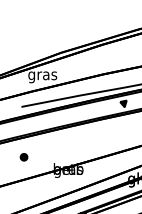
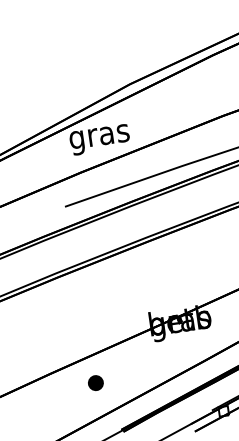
part: (23, 157) -> (94, 383), moved

